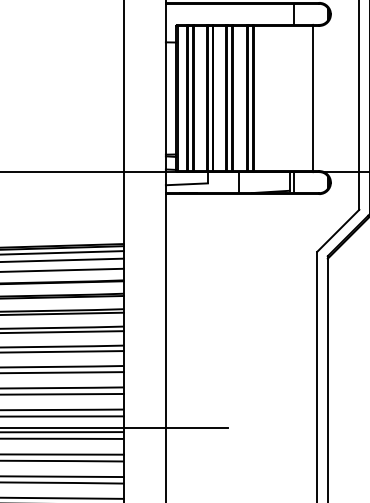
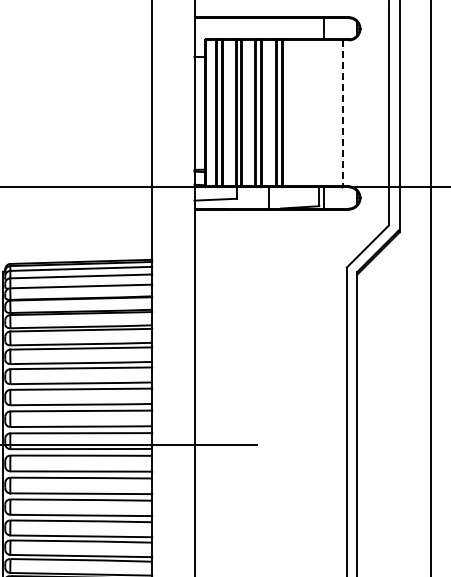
line: (313, 98) -> (342, 113), solid -> dashed

